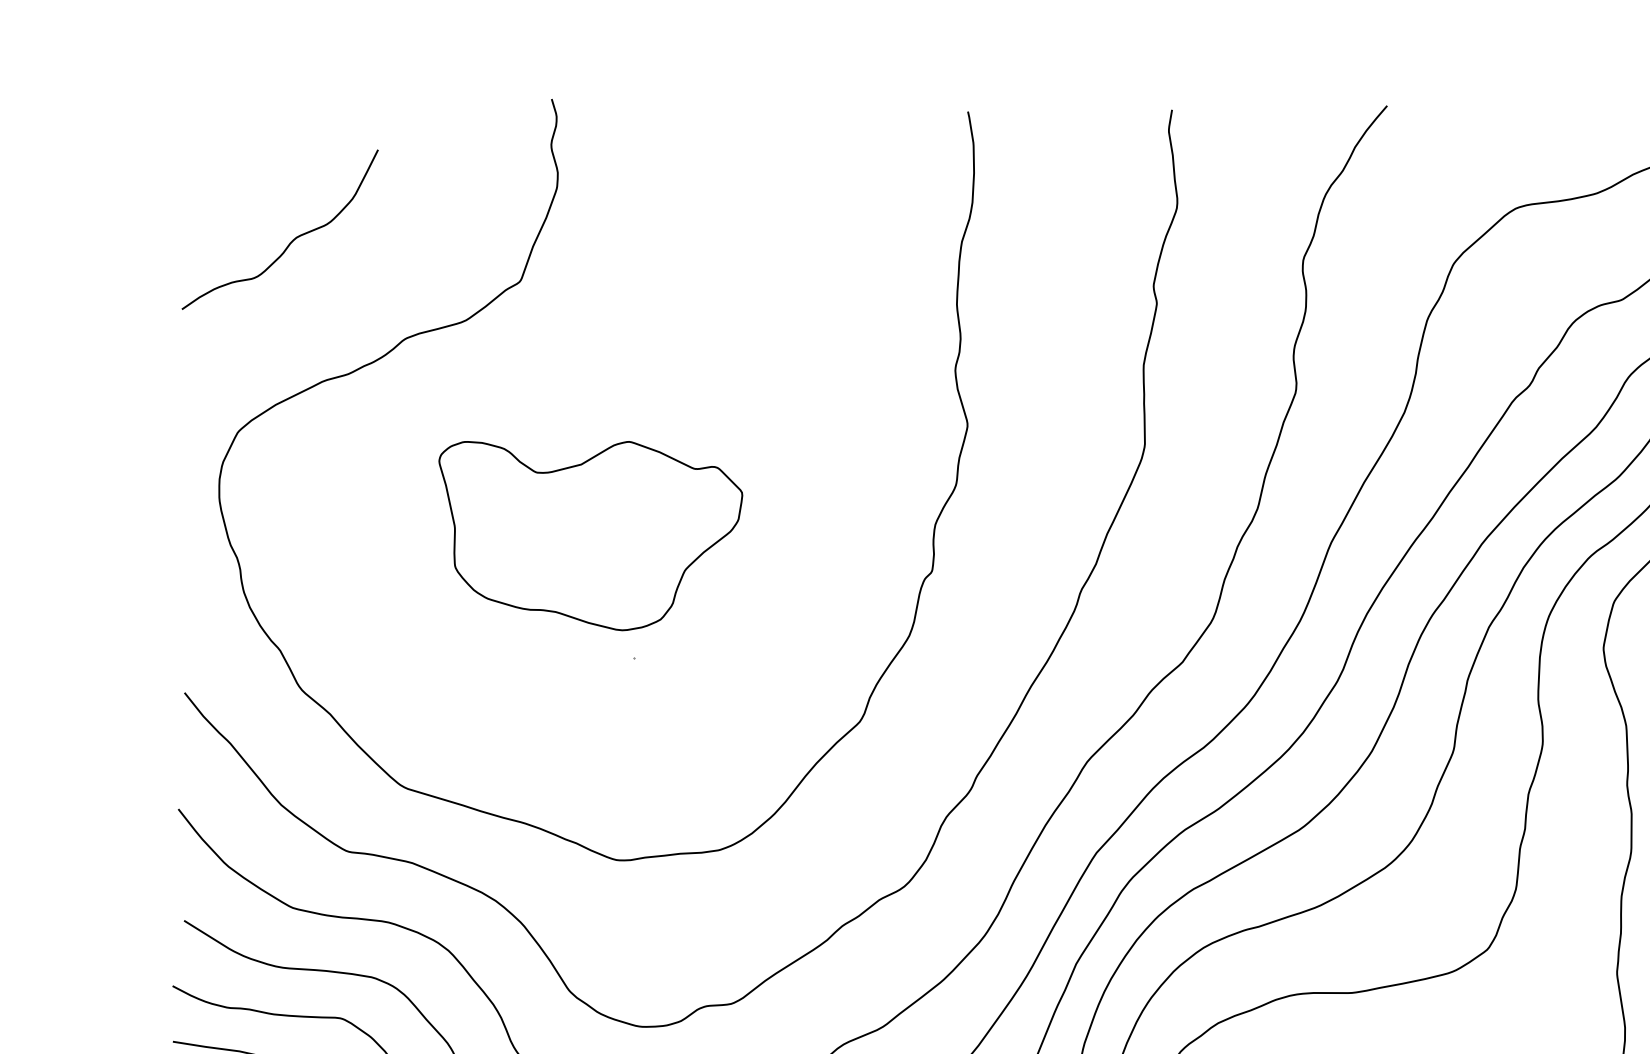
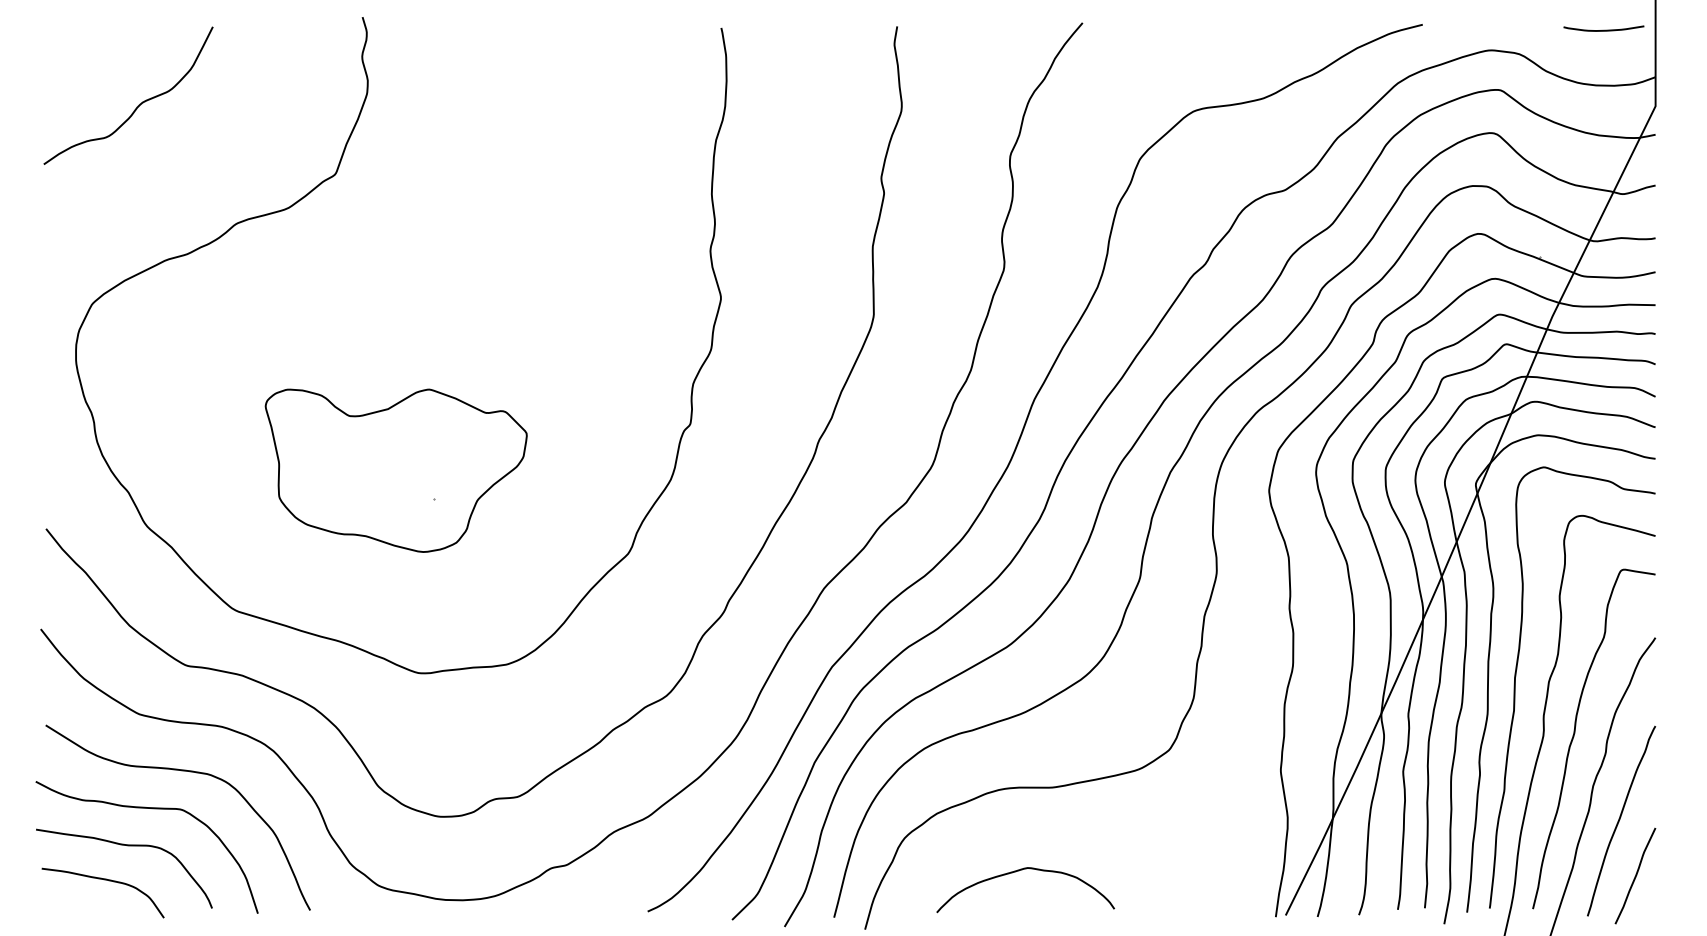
curve: (291, 239) -> (138, 104), moved
part: (589, 535) -> (395, 470), moved

